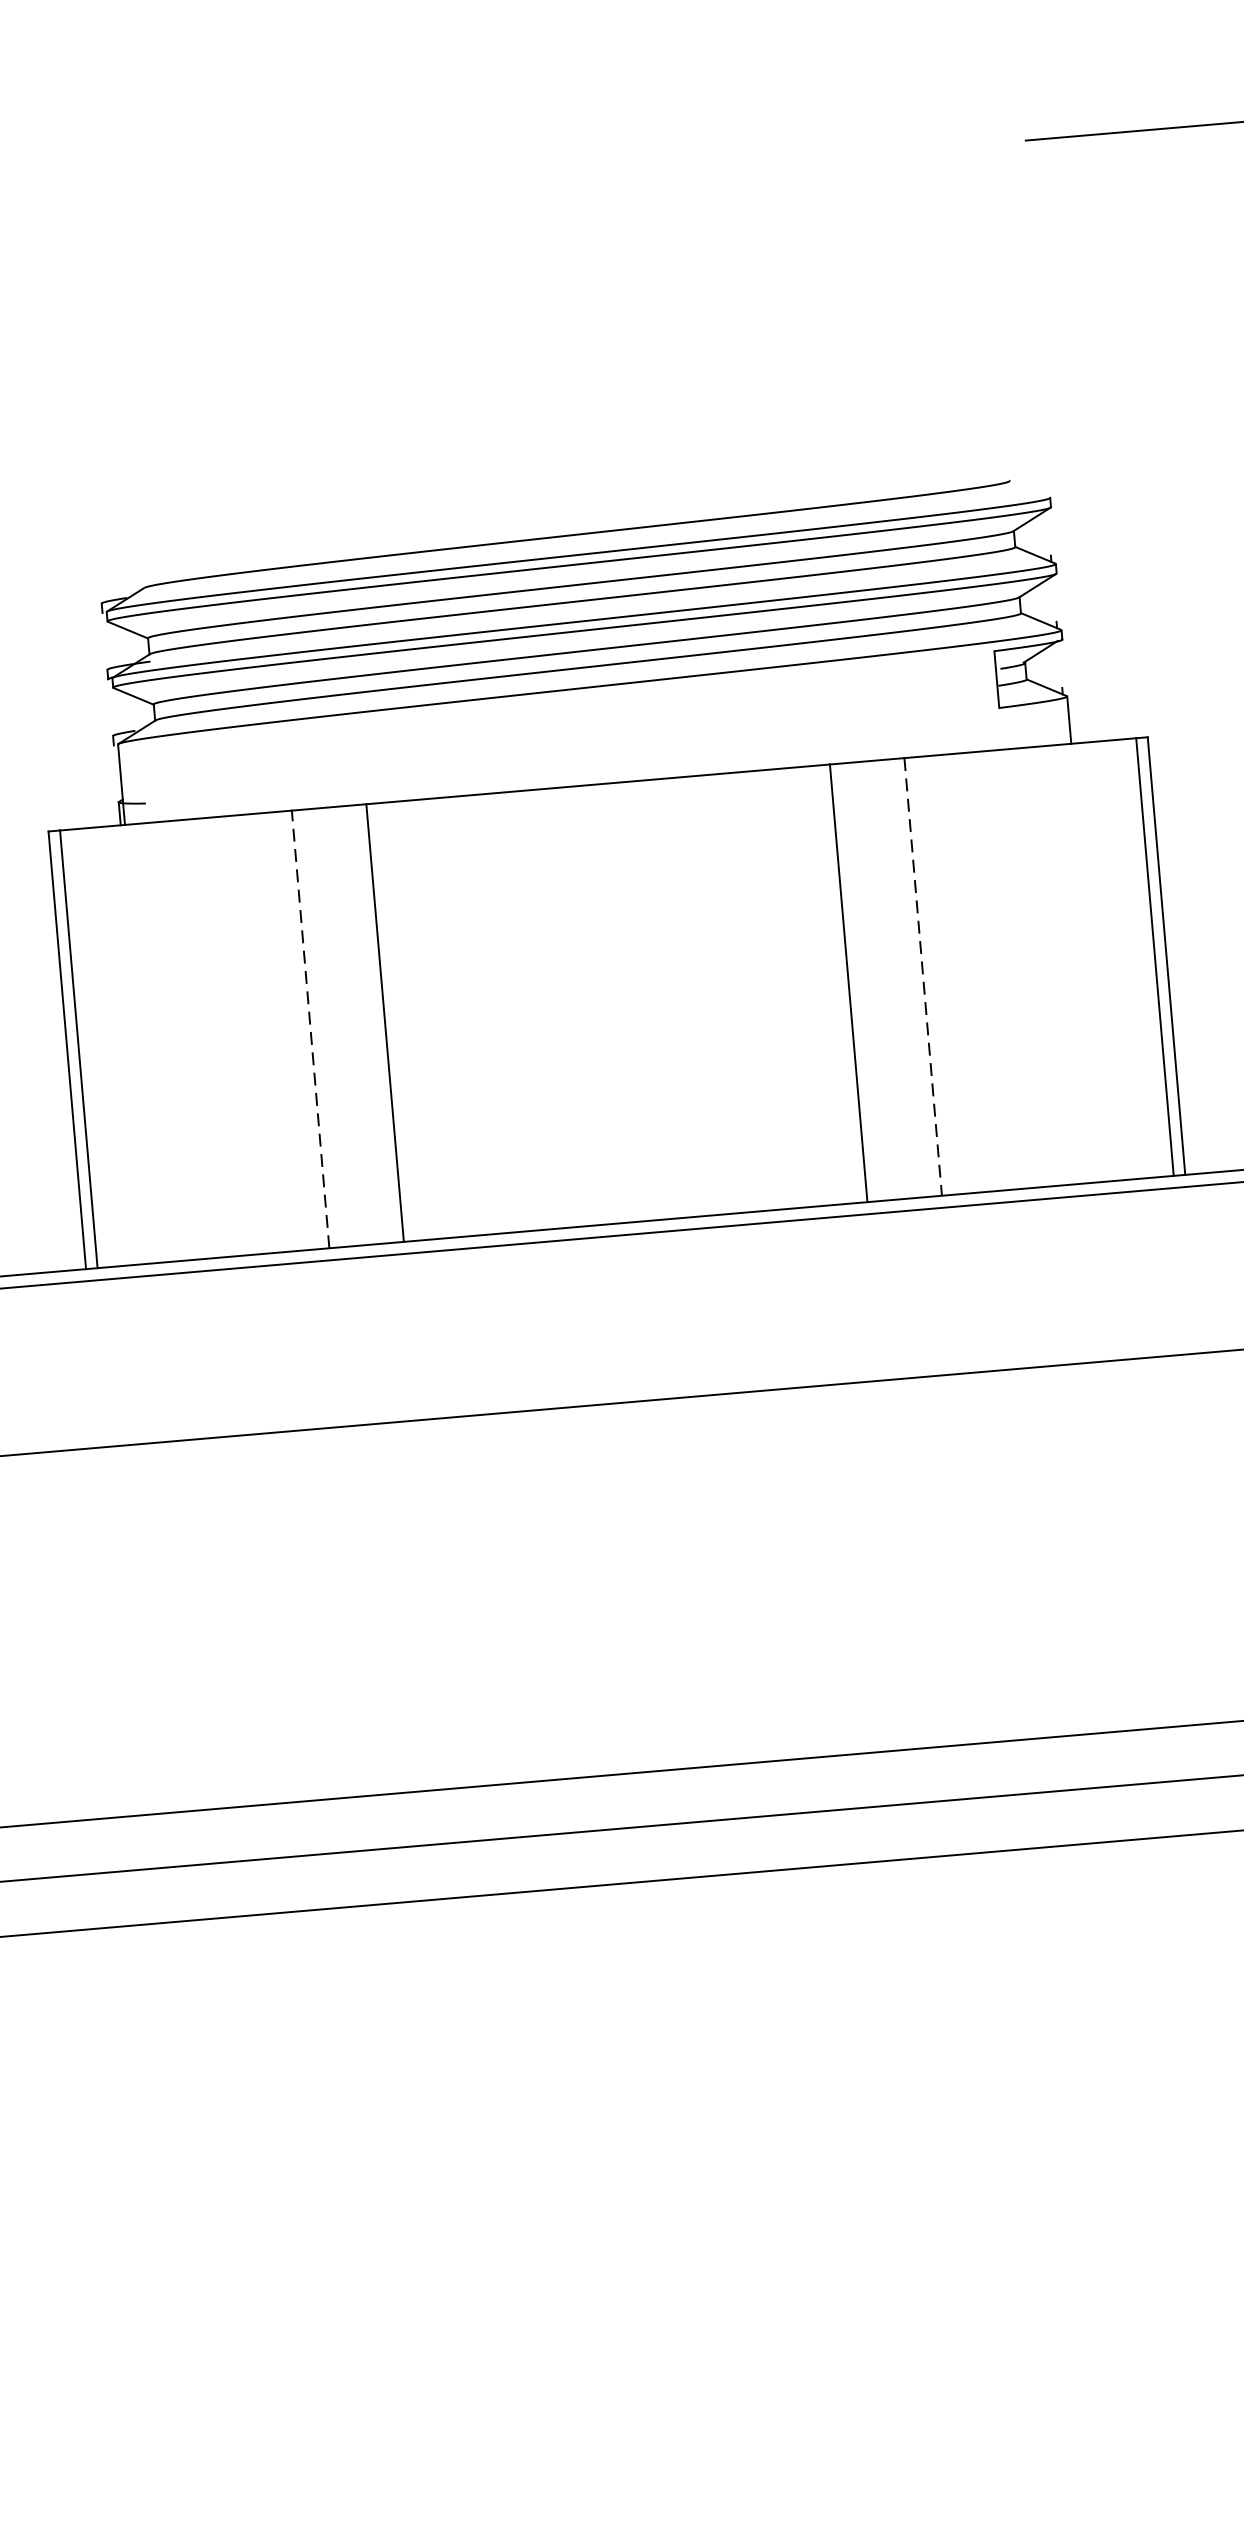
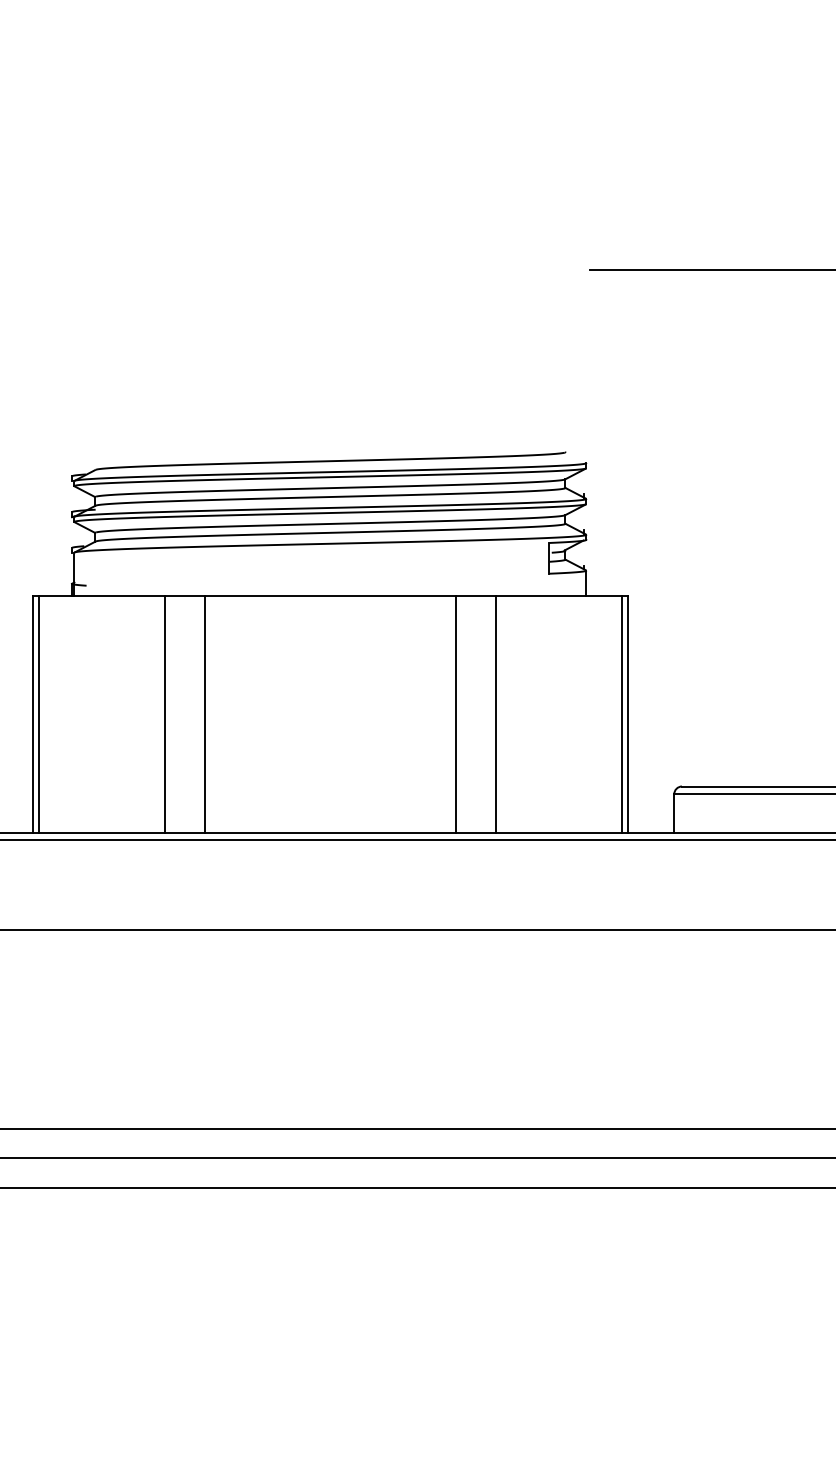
line: (924, 978) -> (496, 715), dashed -> solid
line: (310, 1029) -> (164, 714), dashed -> solid

